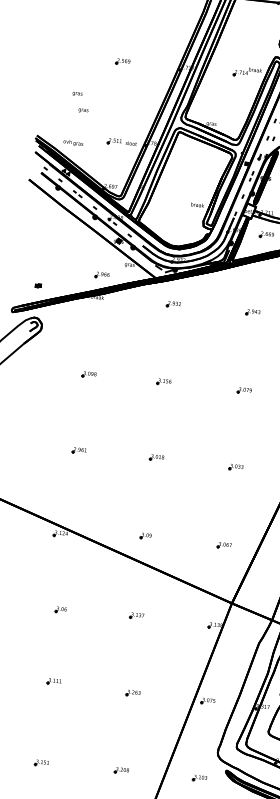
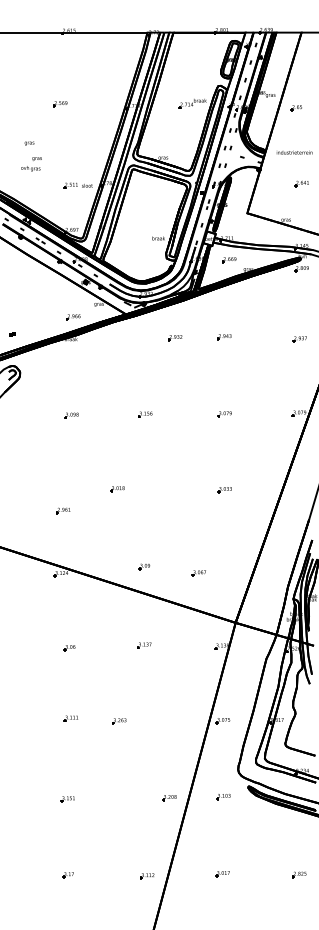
part: (123, 62) -> (60, 104), moved
text: (73, 142) -> (30, 168), moved
part: (173, 305) -> (175, 338), moved
part: (79, 450) -> (63, 510), moved
part: (156, 458) -> (117, 489), moved
part: (223, 545) -> (198, 573), moved
part: (133, 693) -> (119, 721), moved
part: (121, 771) -> (169, 798), moved

